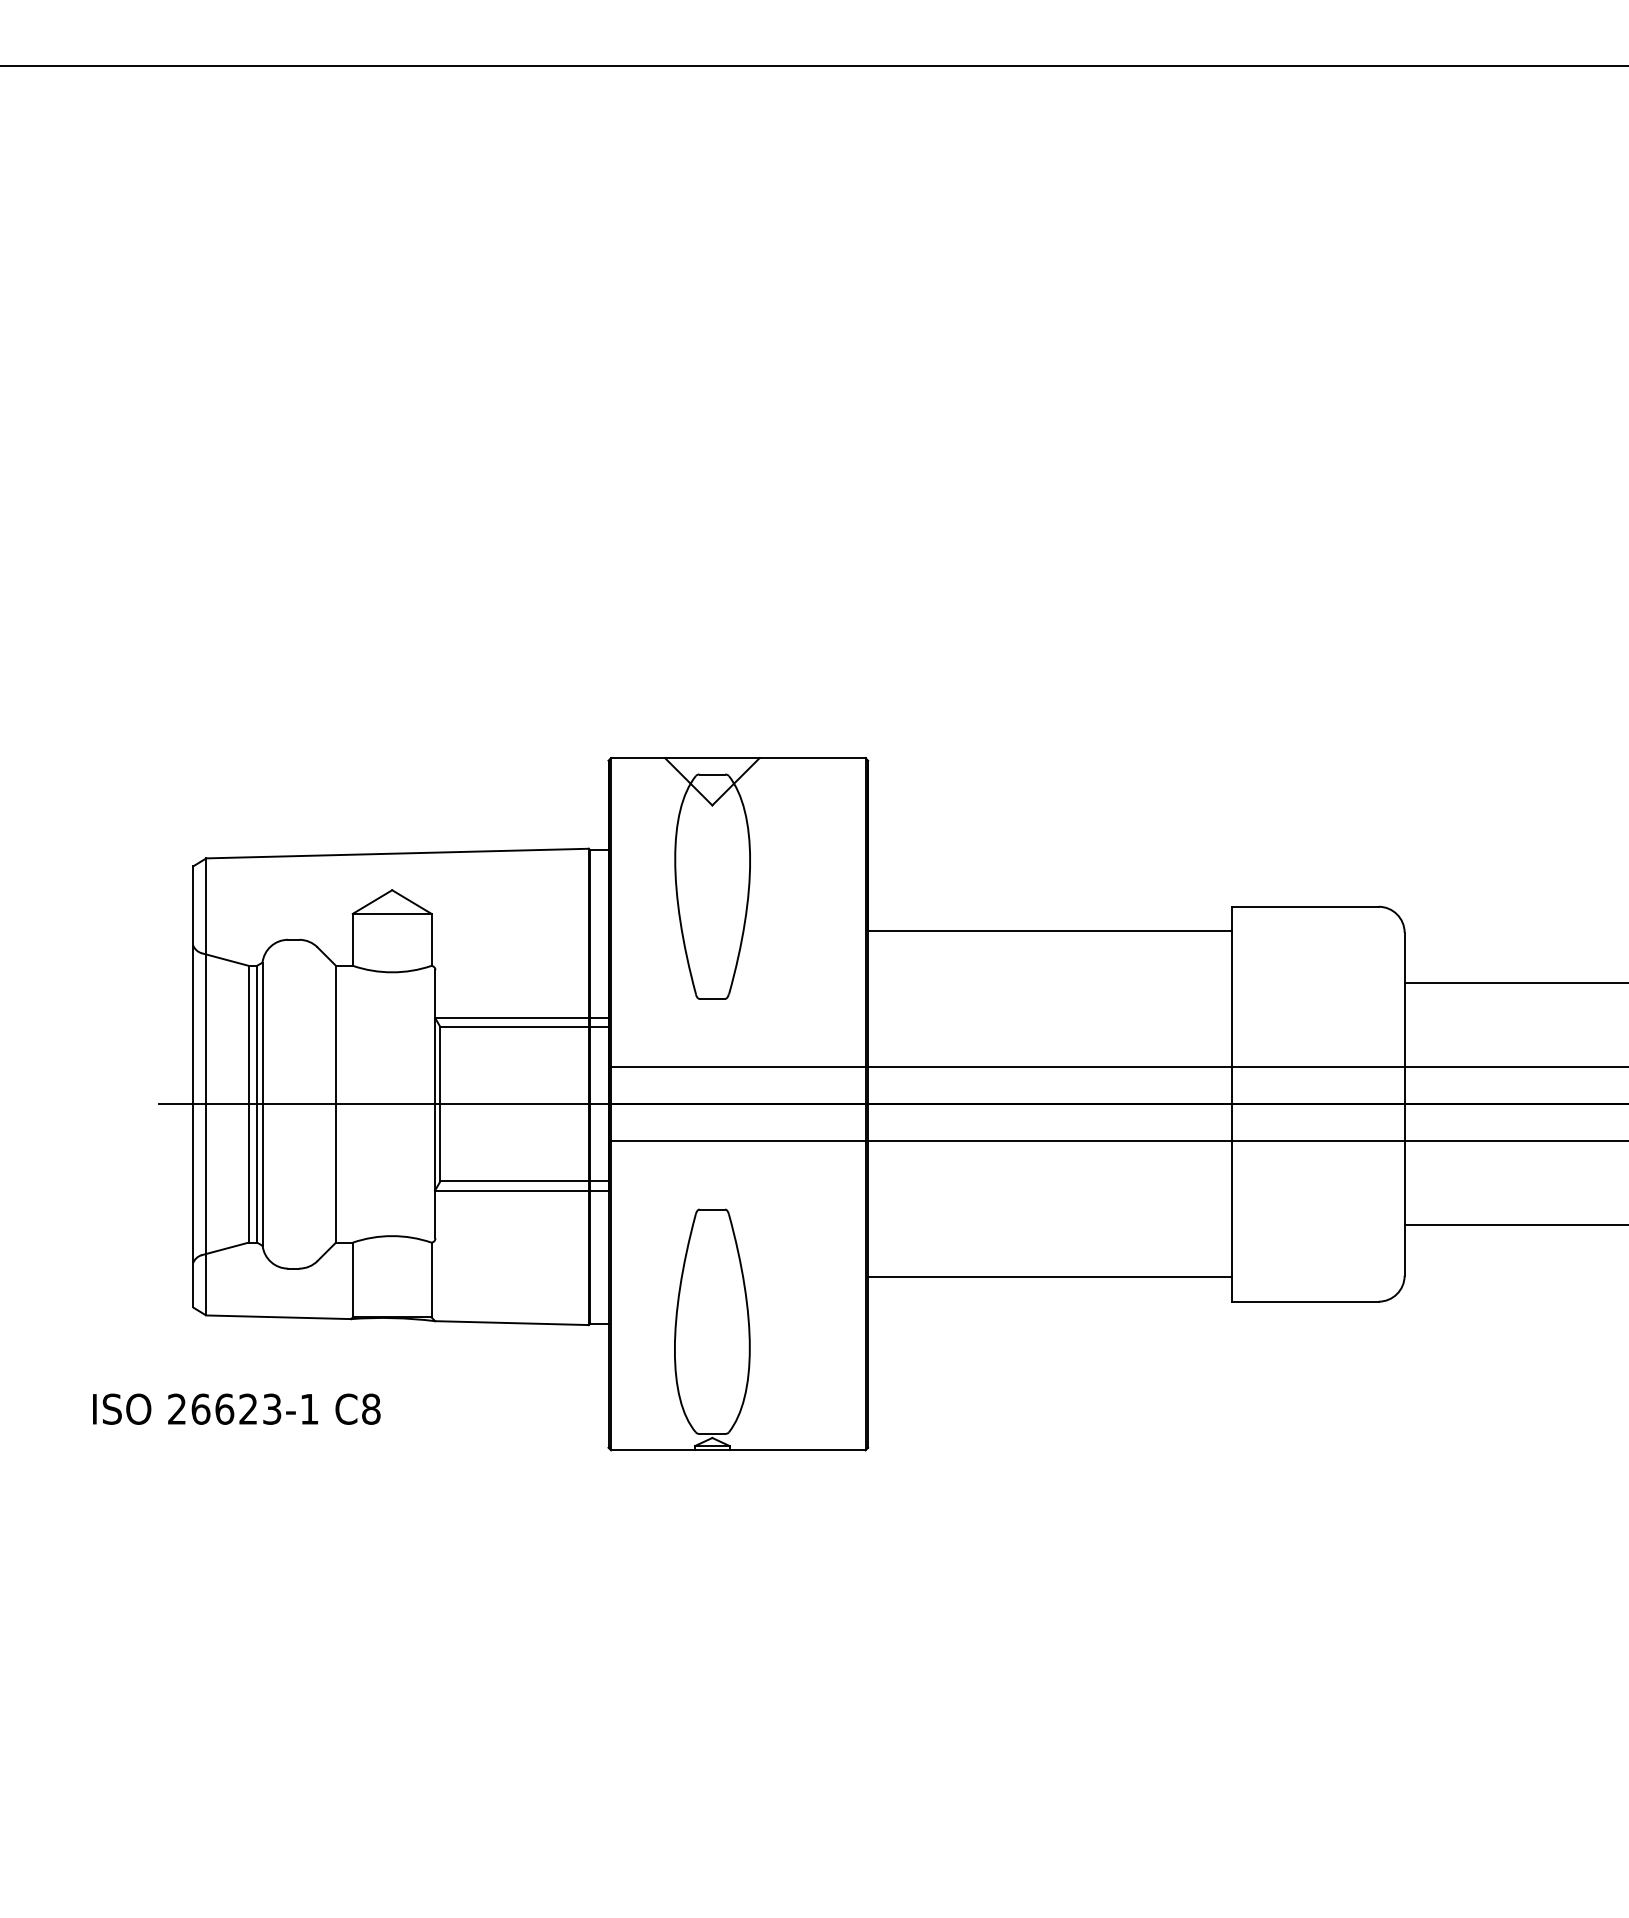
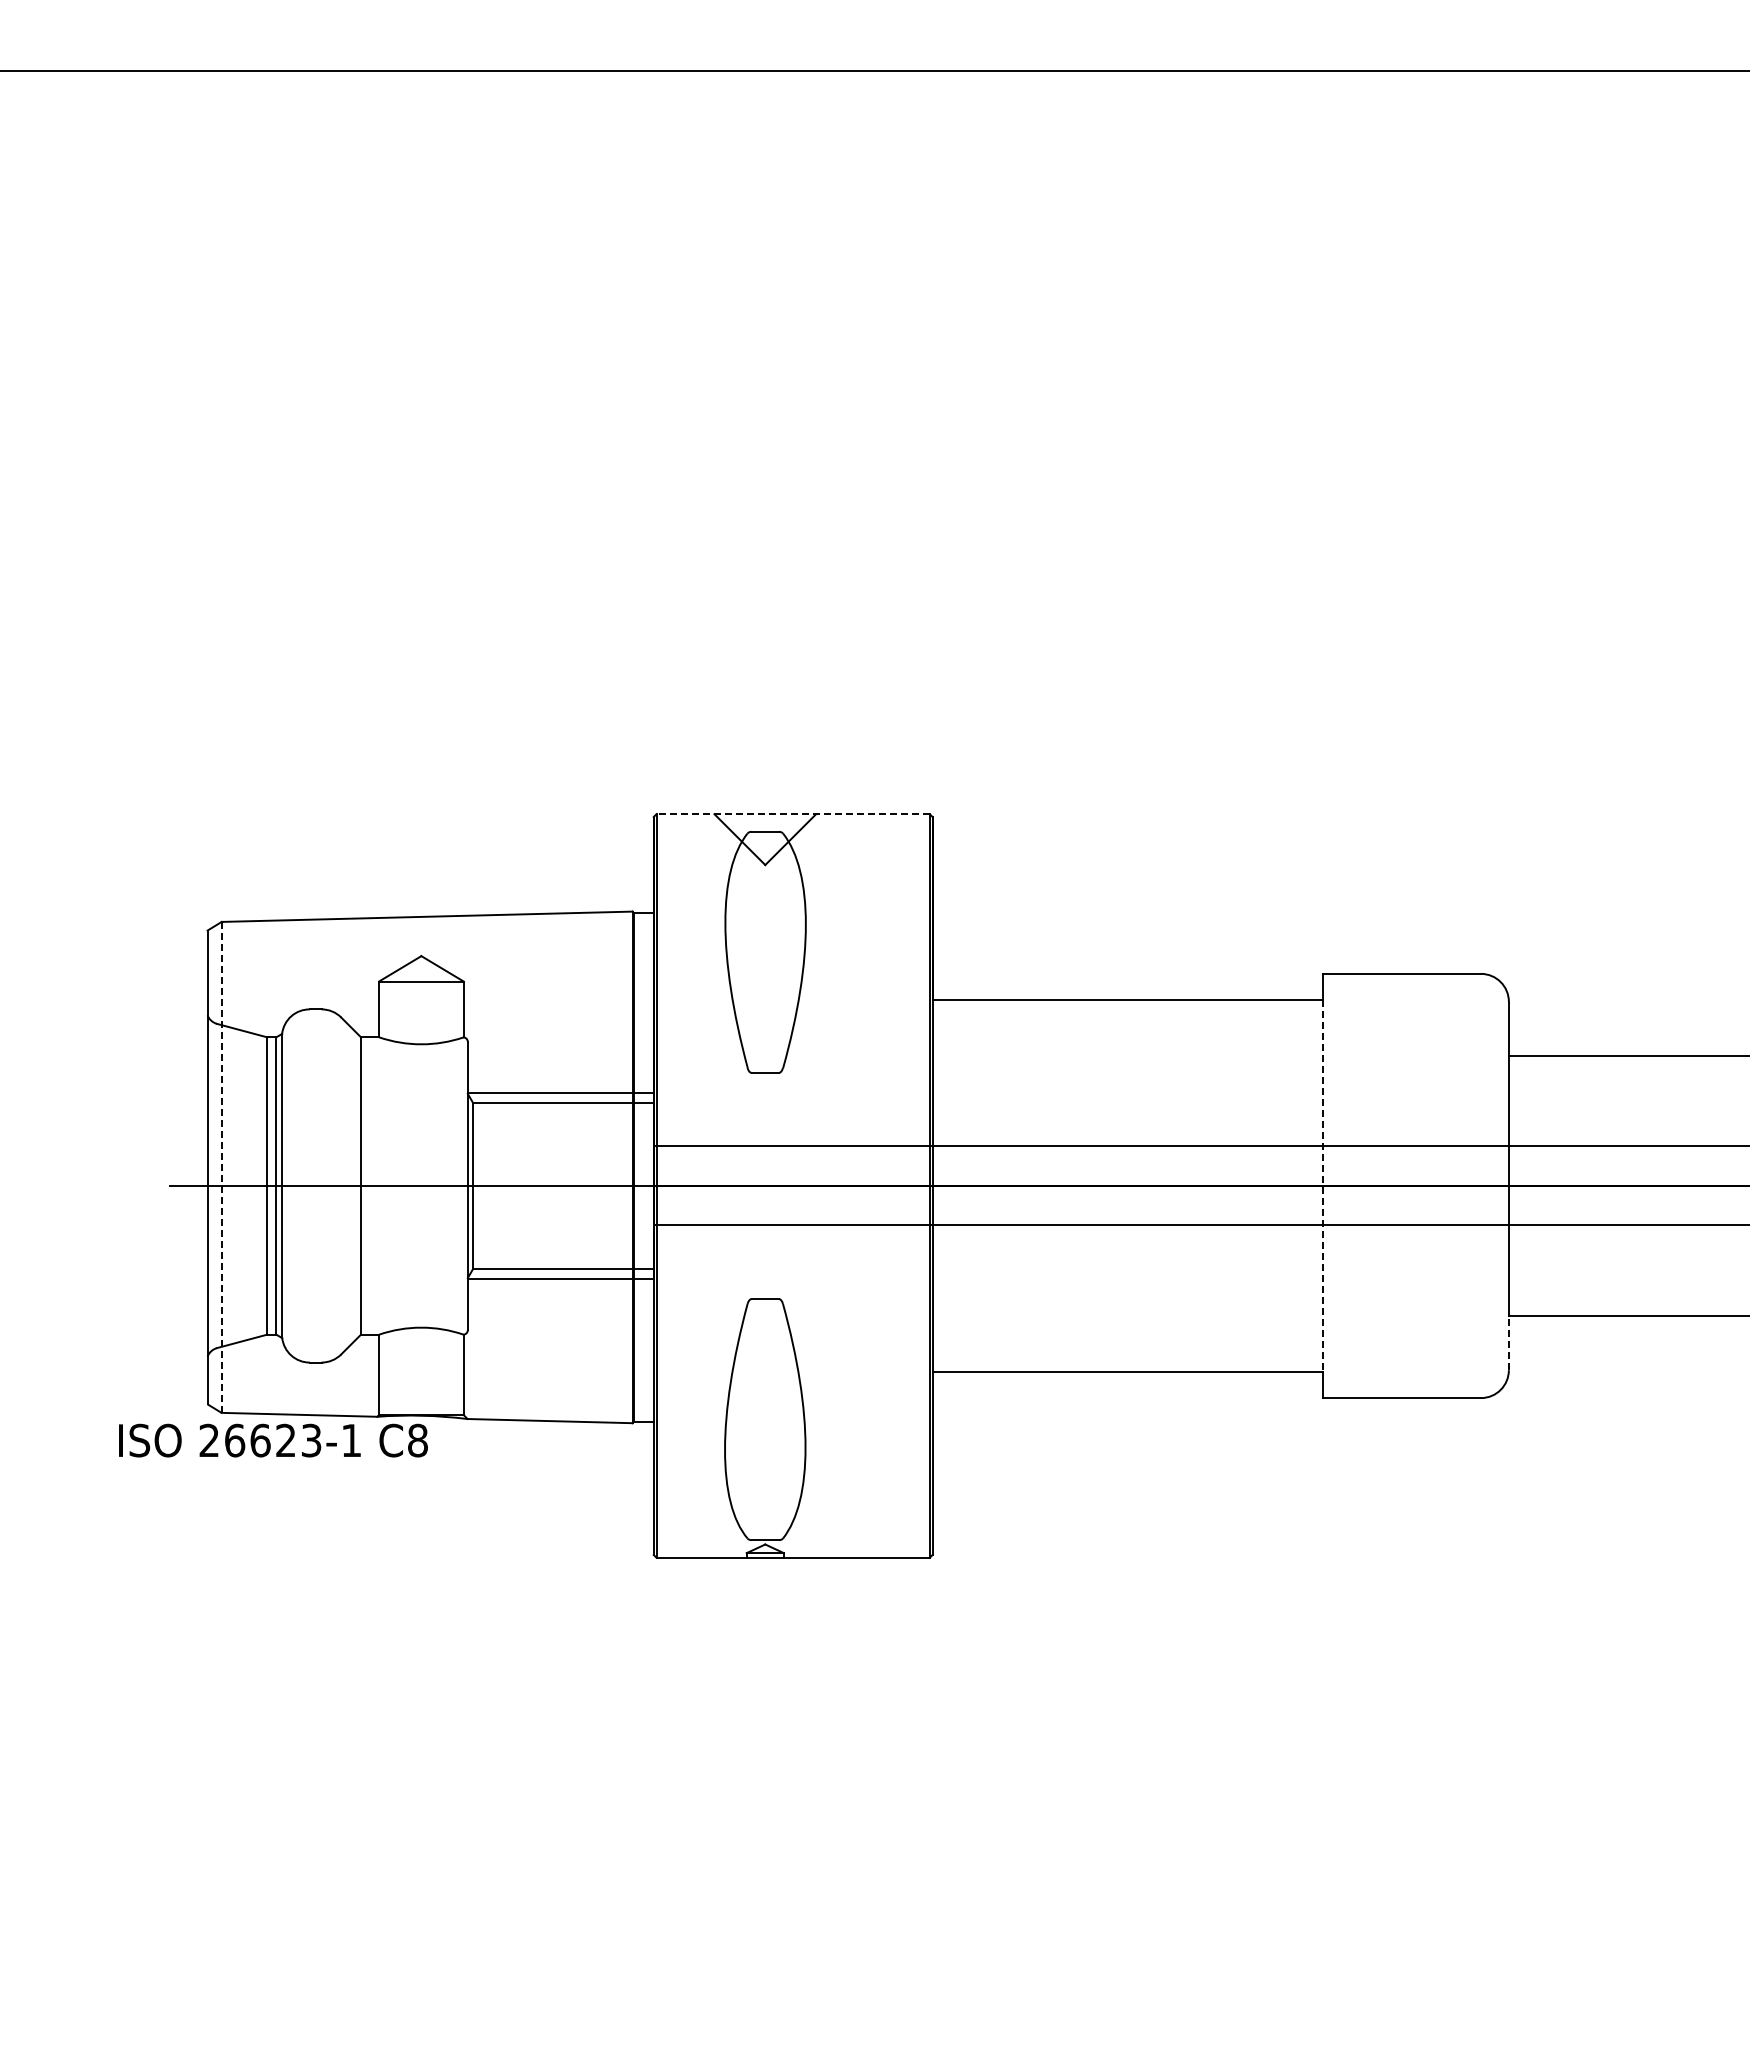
line: (738, 758) -> (793, 814), solid -> dashed
line: (206, 1086) -> (221, 1166), solid -> dashed
line: (1231, 1104) -> (1322, 1186), solid -> dashed
line: (1404, 1249) -> (1508, 1342), solid -> dashed
text: (236, 1409) -> (273, 1440), moved

